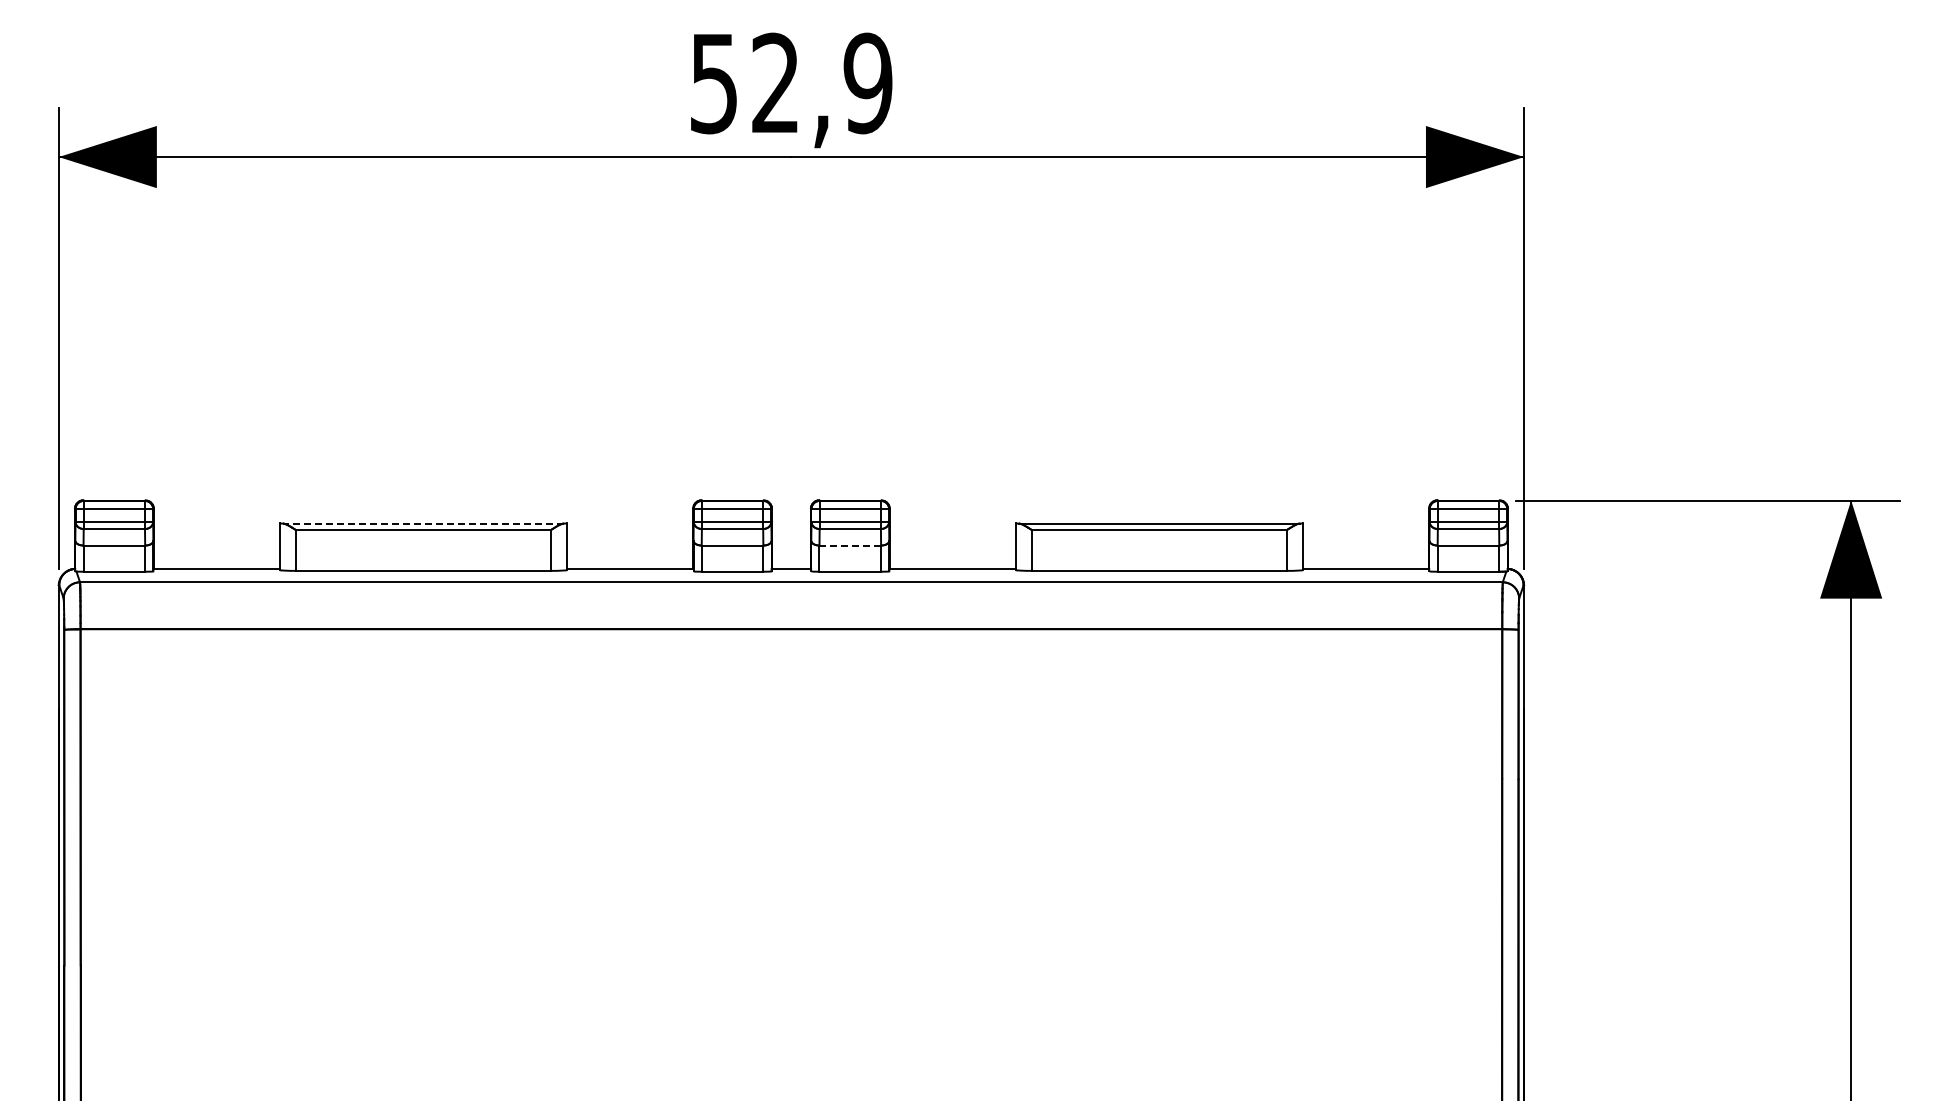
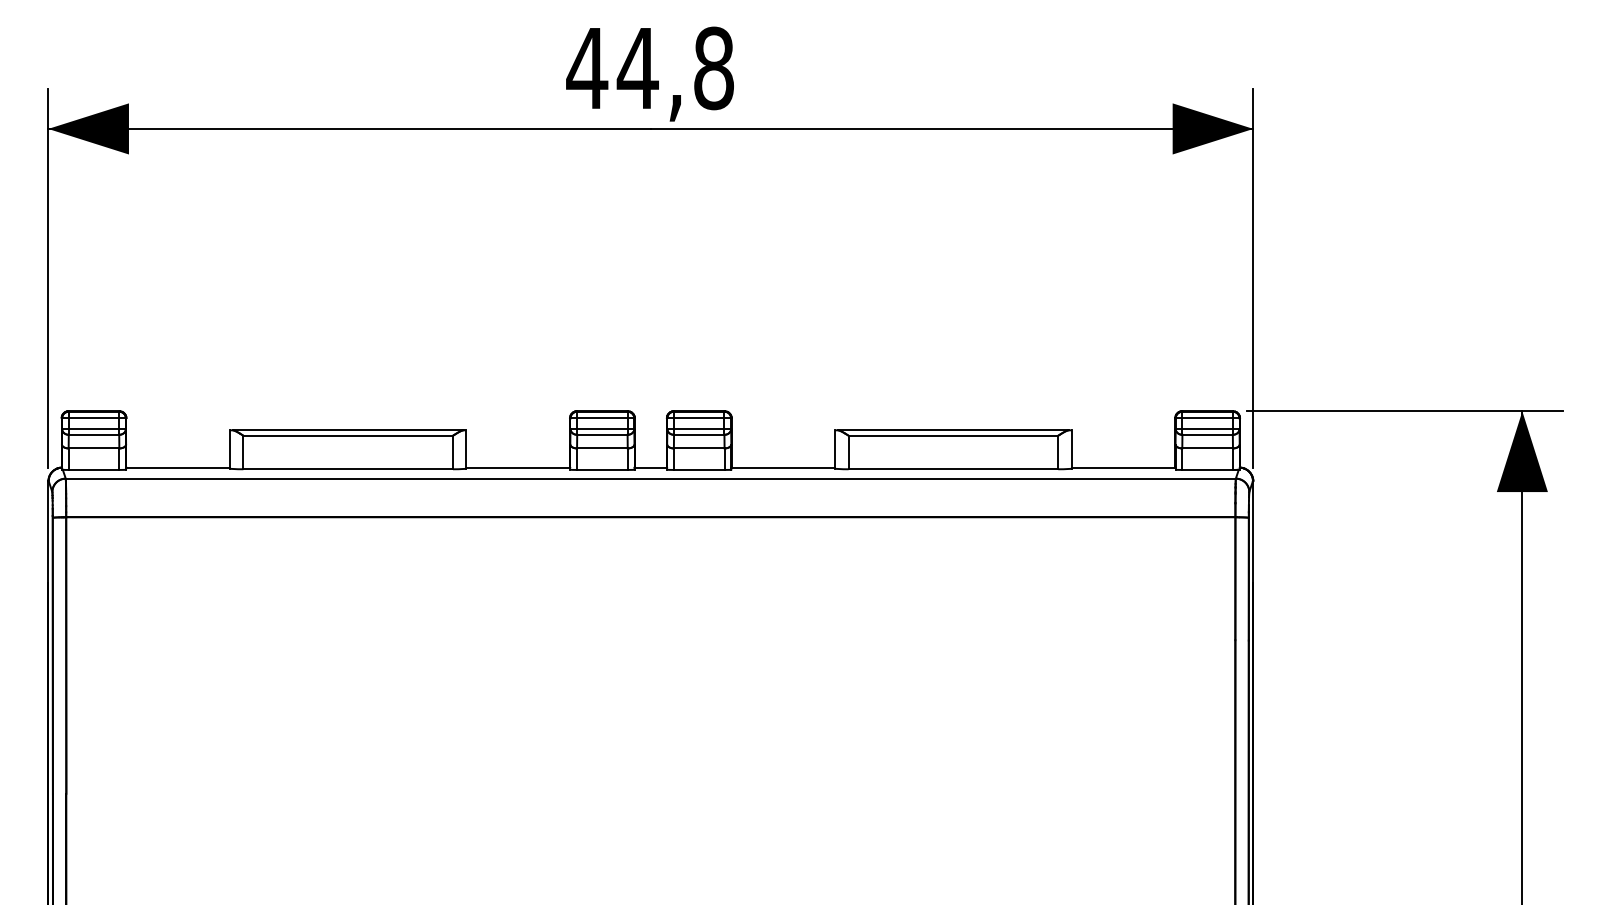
text: (790, 83) -> (650, 68), 52,9 -> 44,8
line: (423, 523) -> (348, 430), dashed -> solid
line: (850, 545) -> (699, 448), dashed -> solid

